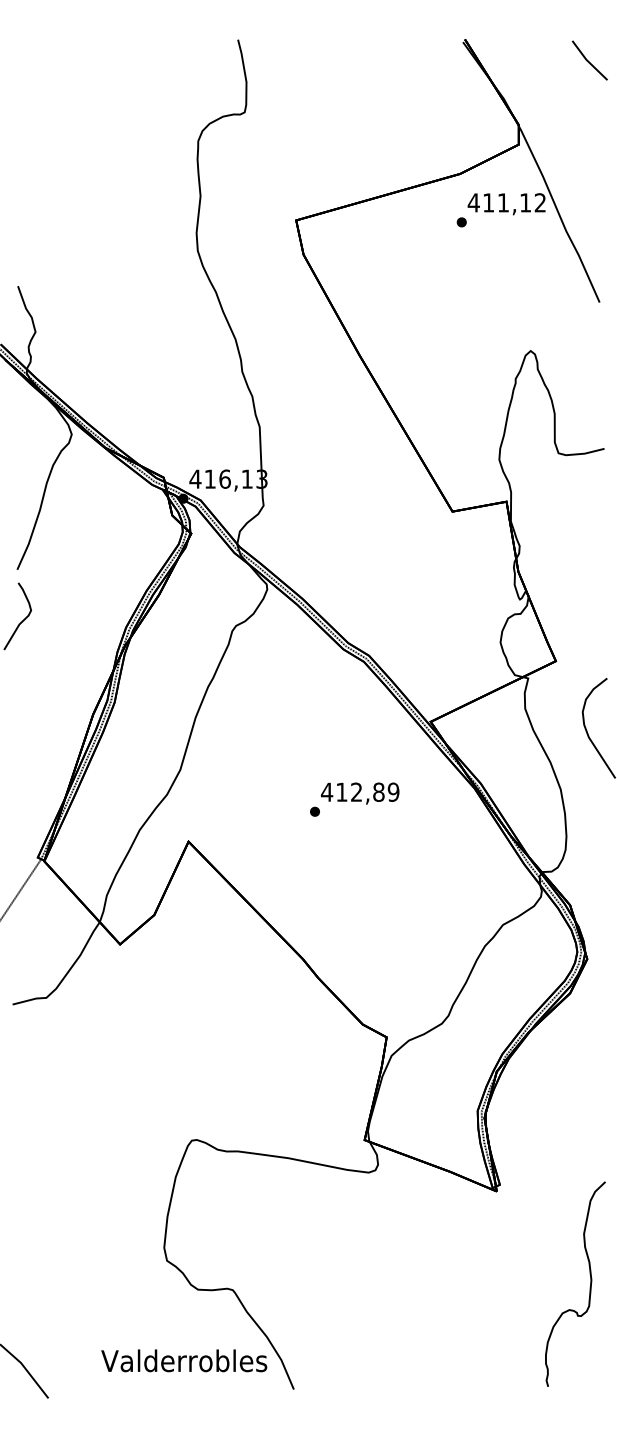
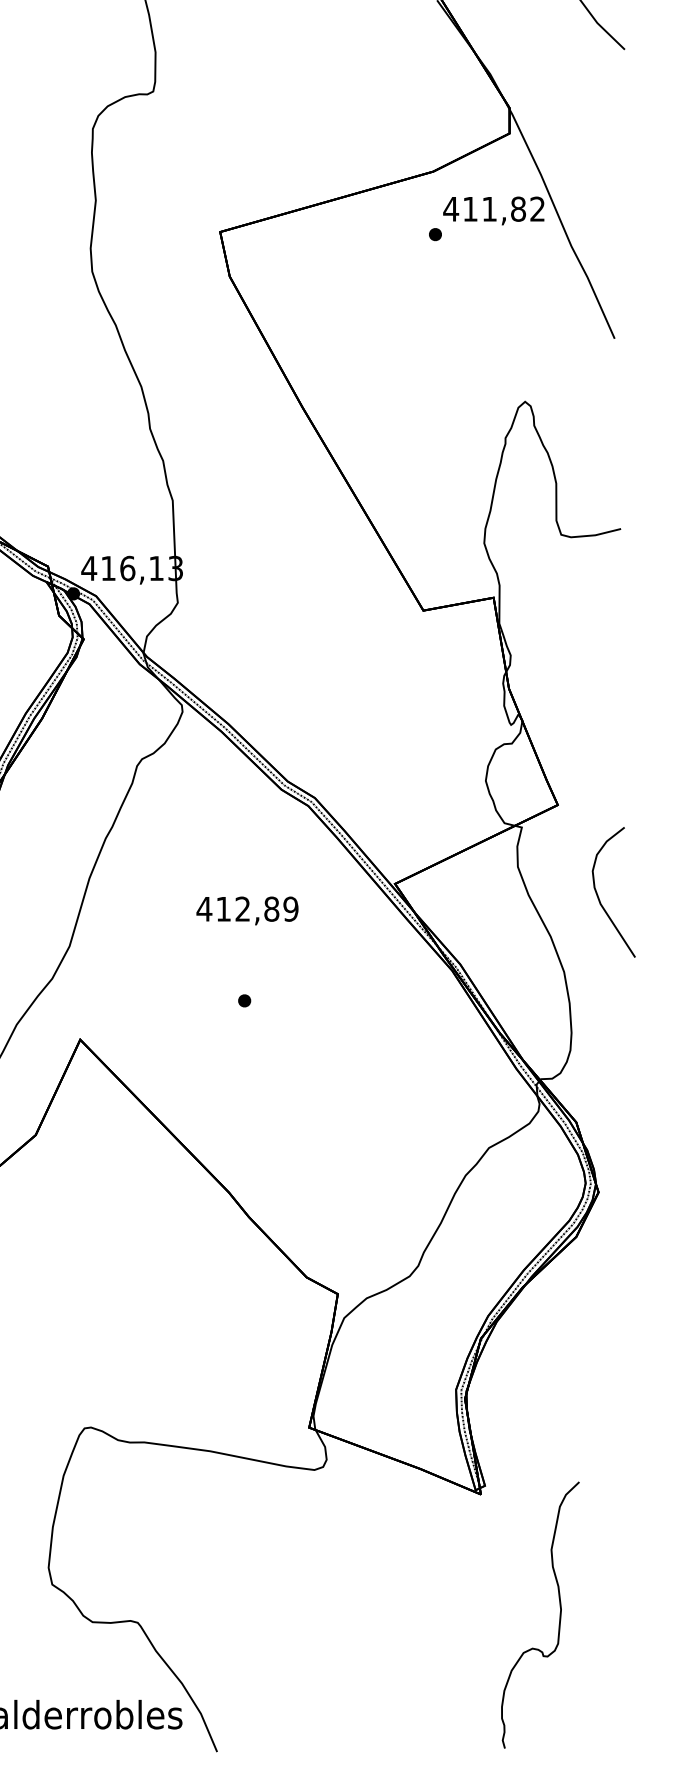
text: (525, 202) -> (518, 208), 411,12 -> 411,82
text: (360, 793) -> (247, 910), moved
part: (589, 1287) -> (558, 1619), moved

